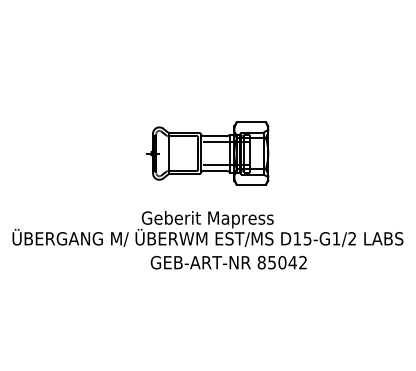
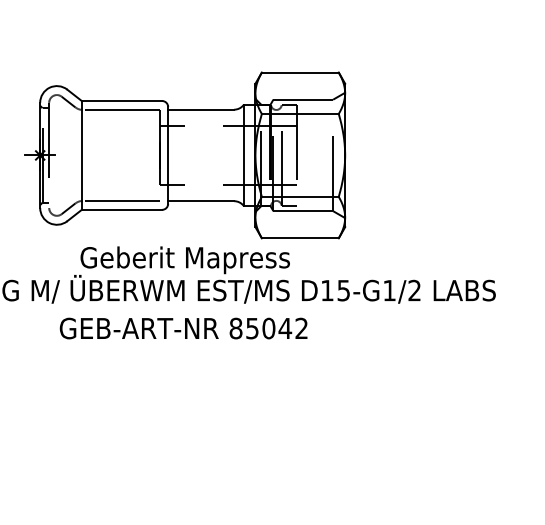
part: (207, 153) -> (184, 155), size x1.67
text: (228, 262) -> (183, 328), moved

